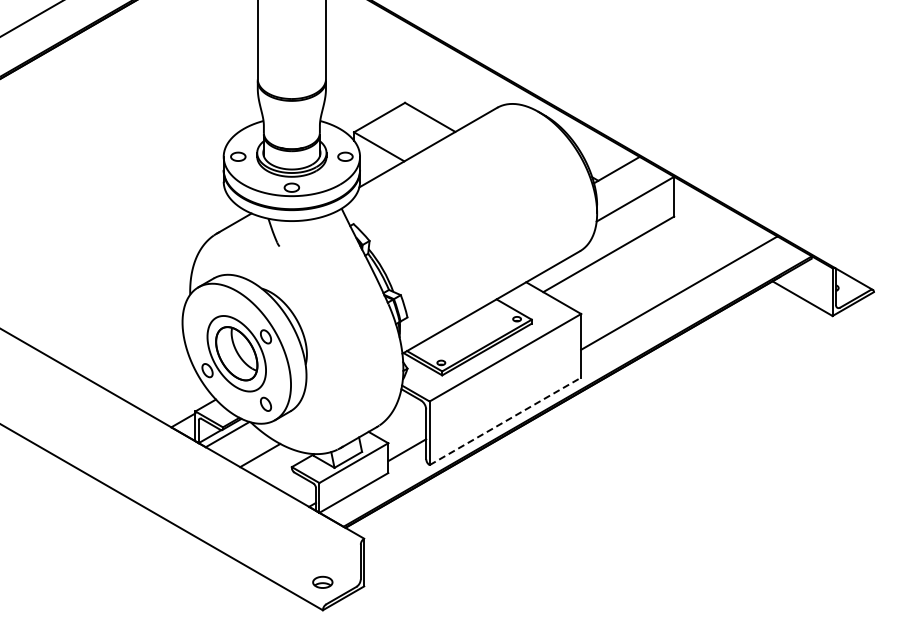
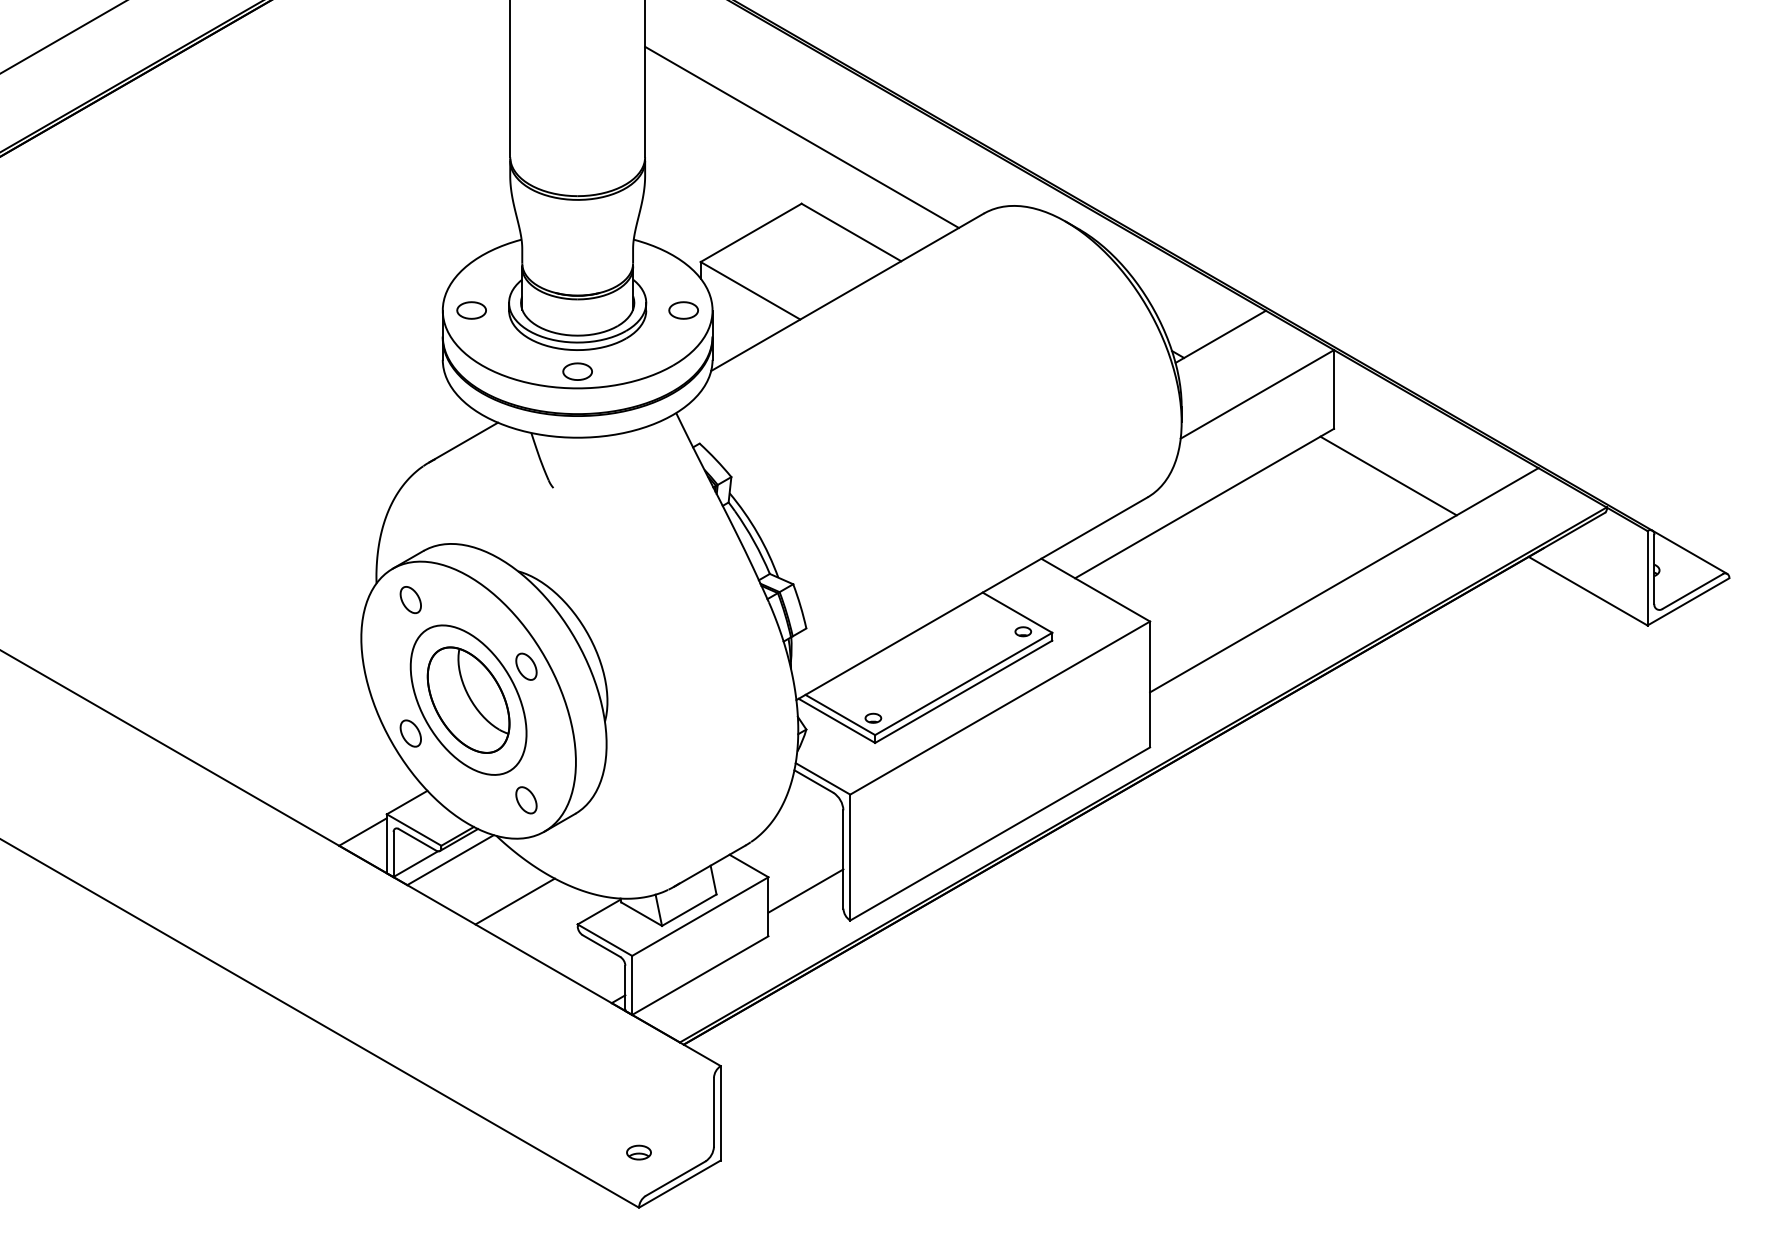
line: (404, 69) -> (800, 137), added
line: (701, 240) -> (1388, 476), added
part: (207, 302) -> (410, 598), added
line: (505, 421) -> (1000, 834), dashed -> solid
part: (322, 582) -> (638, 1152), size x0.62

